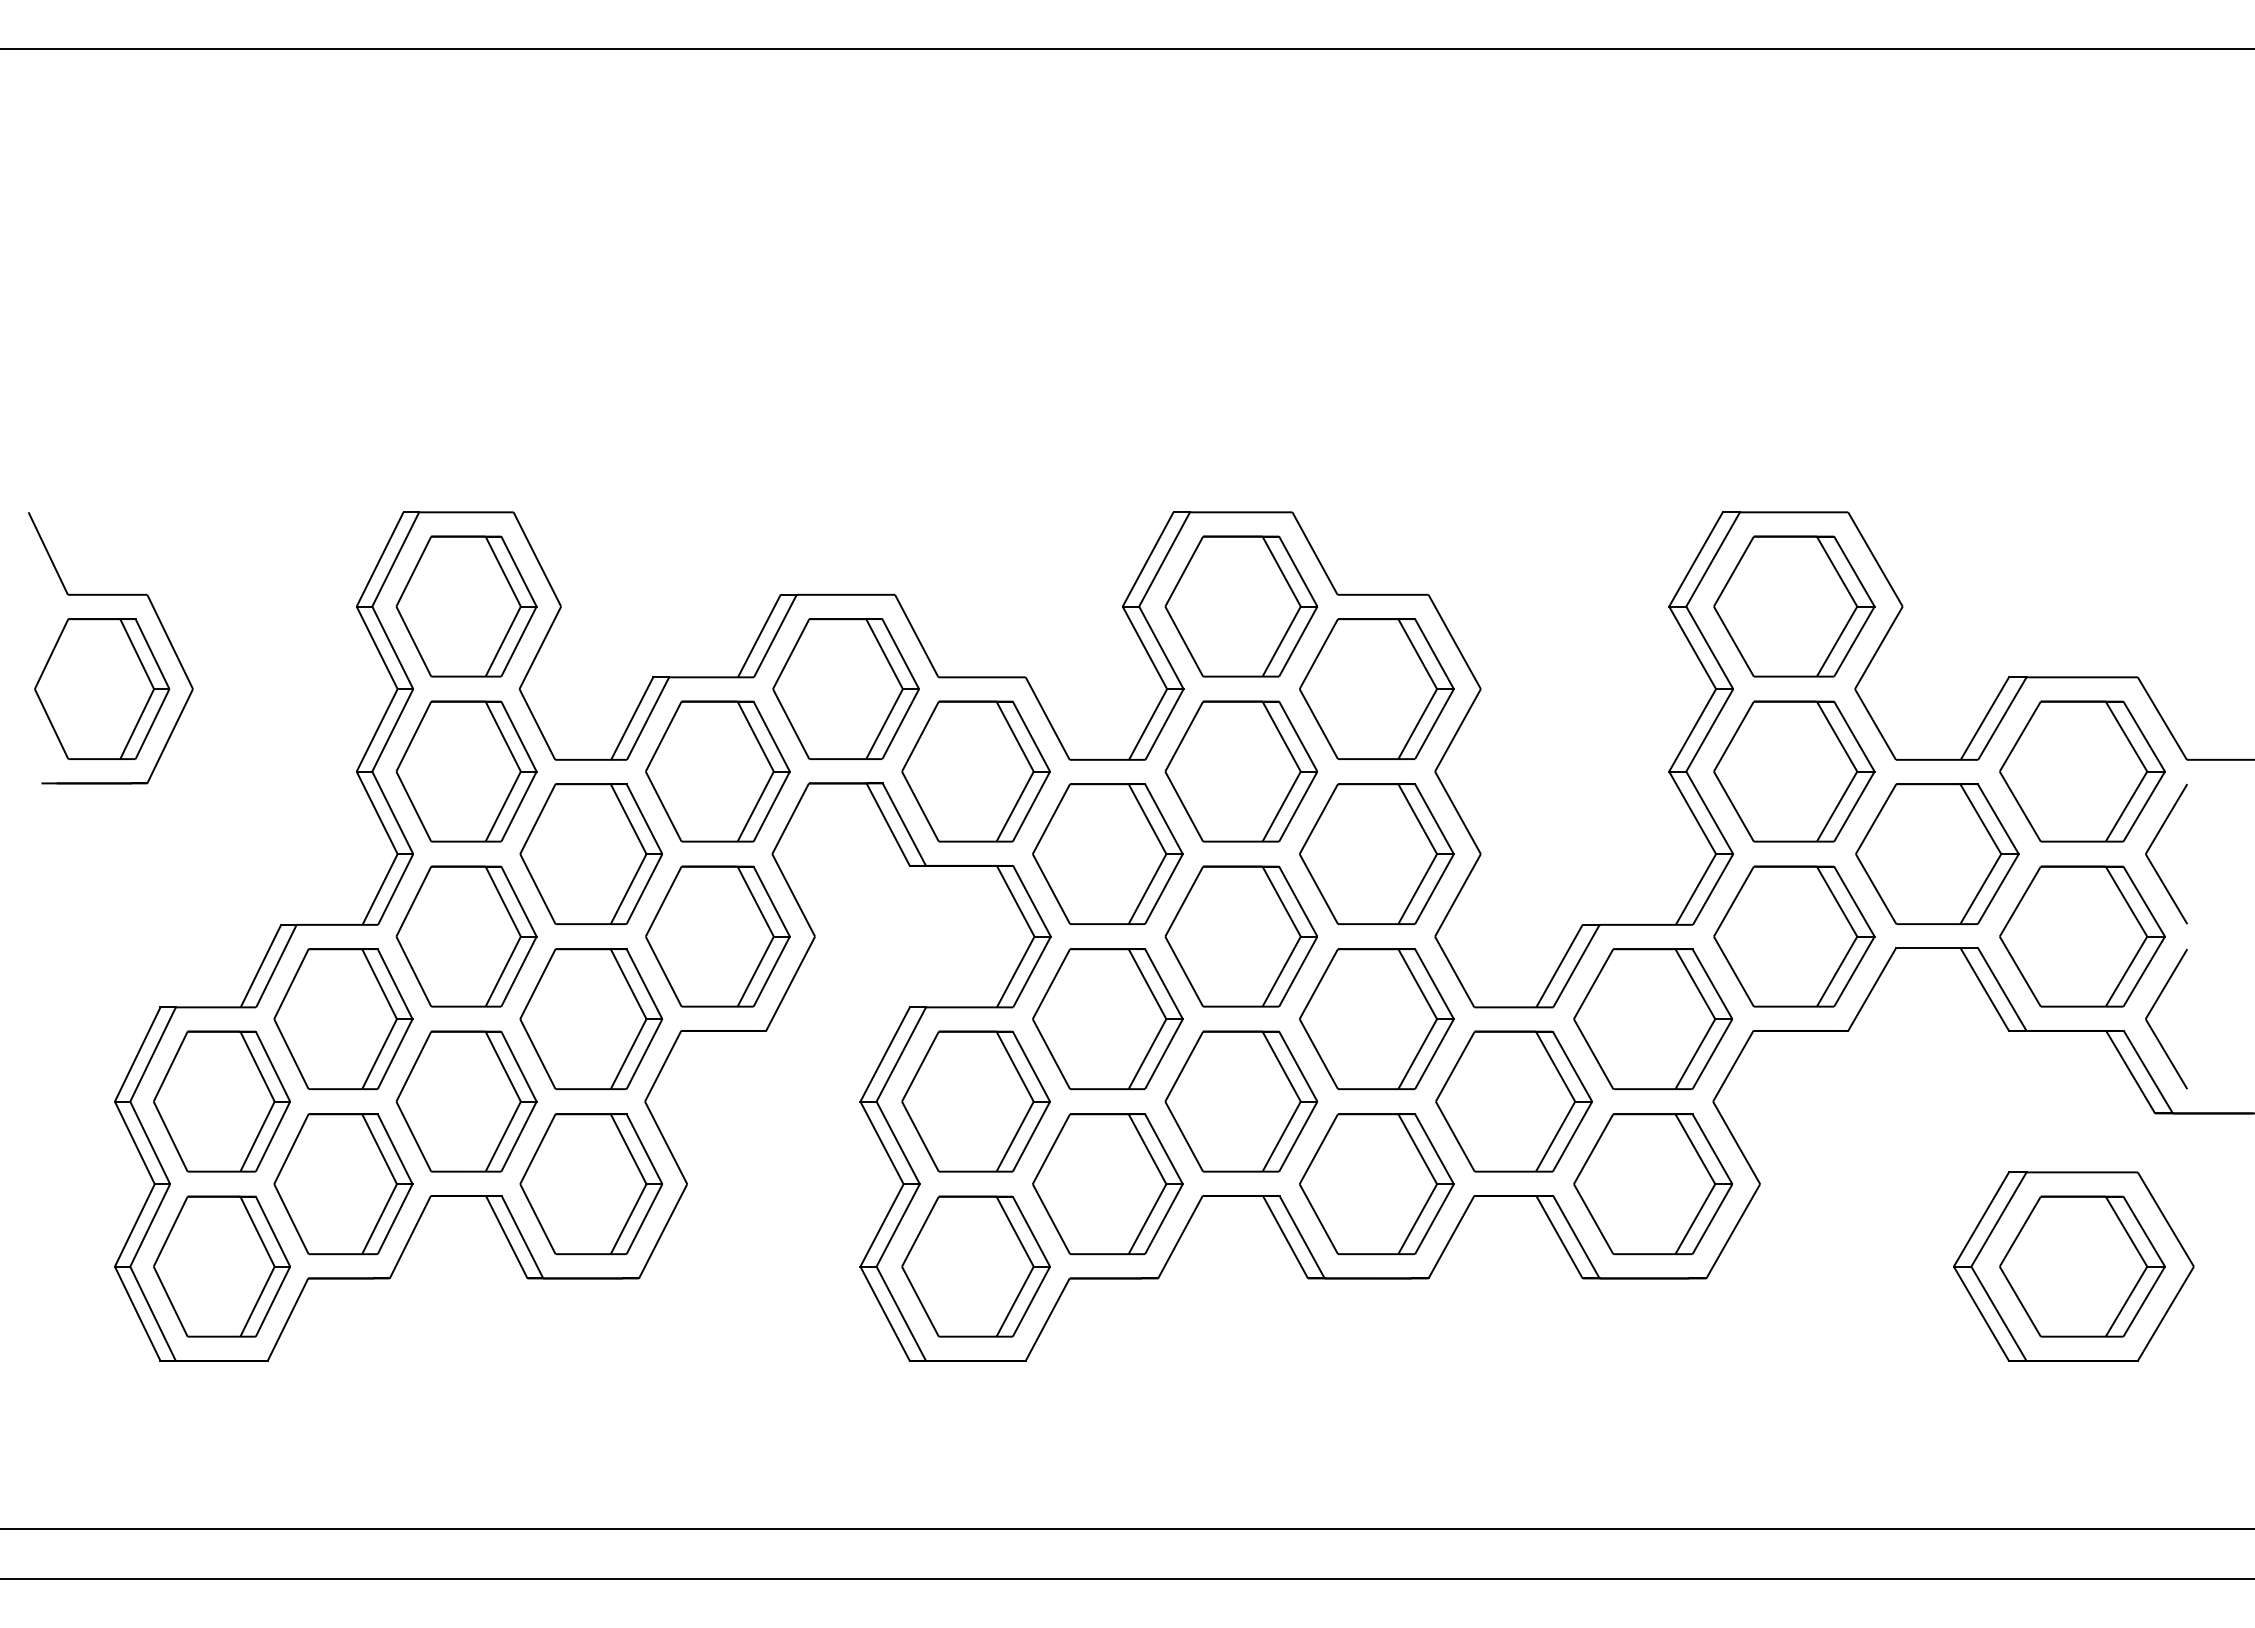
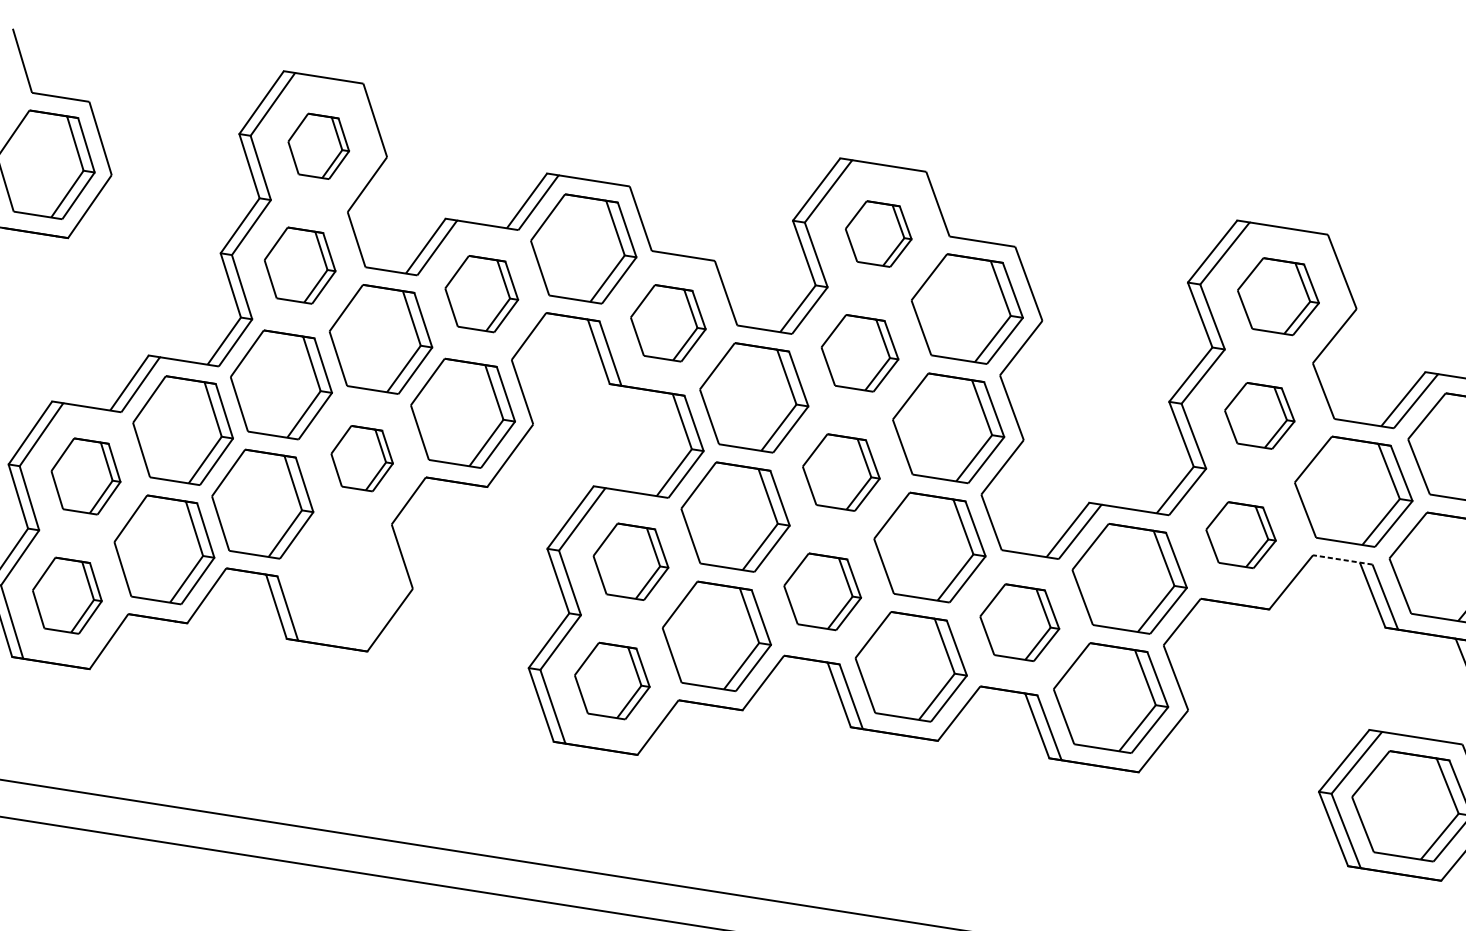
part: (466, 606) -> (318, 146), size x0.6
part: (1240, 606) -> (878, 233), size x0.6
part: (1794, 606) -> (1278, 296), size x0.7
part: (466, 771) -> (300, 265), size x0.7
part: (717, 771) -> (481, 294), size x0.7
part: (975, 771) -> (667, 323), size x0.7
part: (1240, 771) -> (859, 353), size x0.7
part: (1794, 771) -> (1259, 415), size x0.6
part: (1240, 936) -> (840, 472), size x0.7
part: (1794, 936) -> (1241, 535), size x0.6
line: (1936, 948) -> (1342, 559), solid -> dashed
part: (590, 1018) -> (361, 458), size x0.6
part: (221, 1101) -> (85, 476), size x0.7
part: (975, 1101) -> (630, 561), size x0.7
part: (1240, 1101) -> (822, 591), size x0.7
part: (1513, 1101) -> (1019, 622), size x0.7
part: (590, 1184) -> (342, 578), removed
part: (221, 1266) -> (66, 595), size x0.7
part: (975, 1266) -> (611, 680), size x0.7

